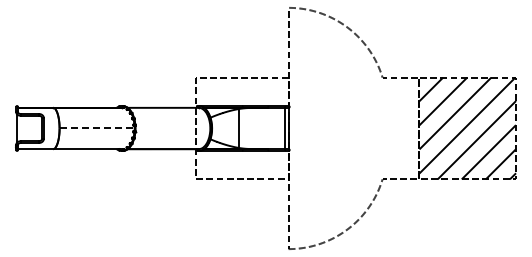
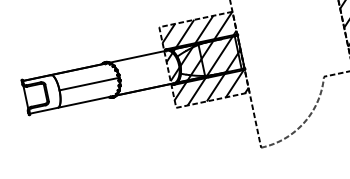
line: (97, 128) -> (89, 84), dashed -> solid
hatch: (242, 128) -> (204, 59), added

